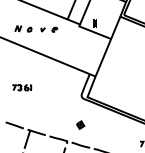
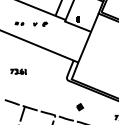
part: (23, 28) -> (19, 23), size x0.6
part: (80, 124) -> (79, 106), moved

